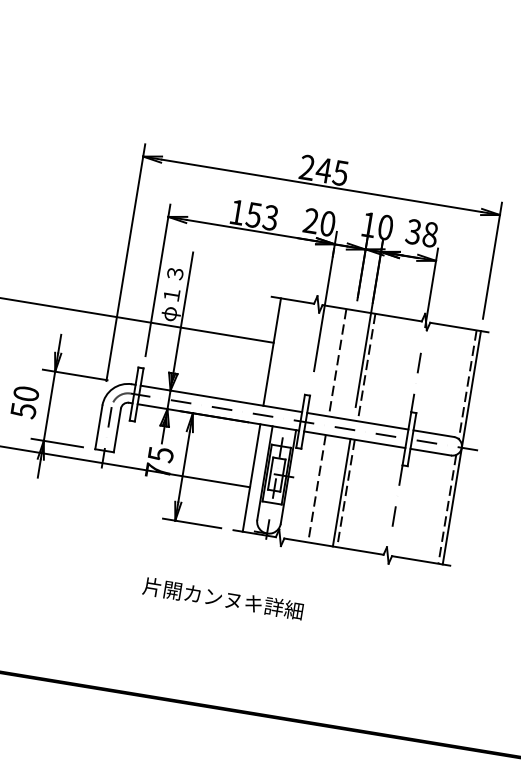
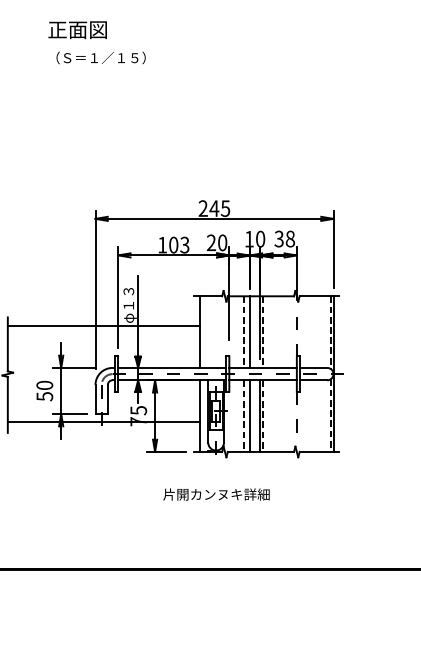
text: (253, 214) -> (173, 244), 153 -> 103
line: (346, 363) -> (249, 331), added
line: (325, 489) -> (249, 415), added
text: (223, 598) -> (216, 494), moved

